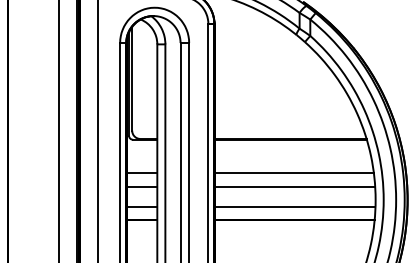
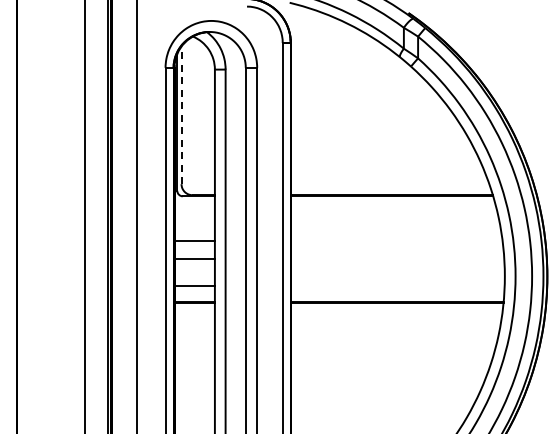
line: (132, 78) -> (181, 115), solid -> dashed
line: (294, 173) -> (396, 240), removed
line: (294, 187) -> (397, 259), removed
line: (294, 206) -> (397, 285), removed

